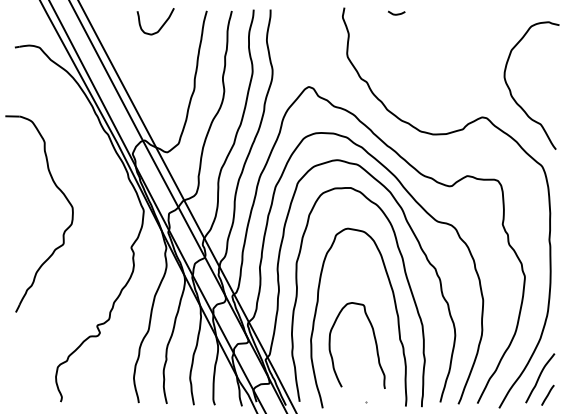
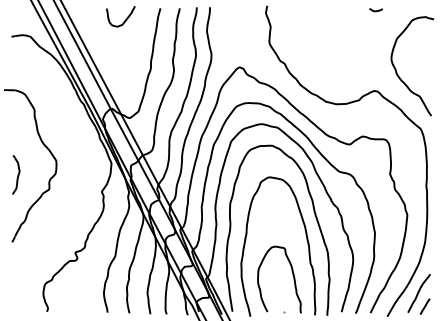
curve: (396, 13) -> (375, 10), moved
part: (20, 225) -> (15, 174), added
curve: (374, 340) -> (292, 275), moved

